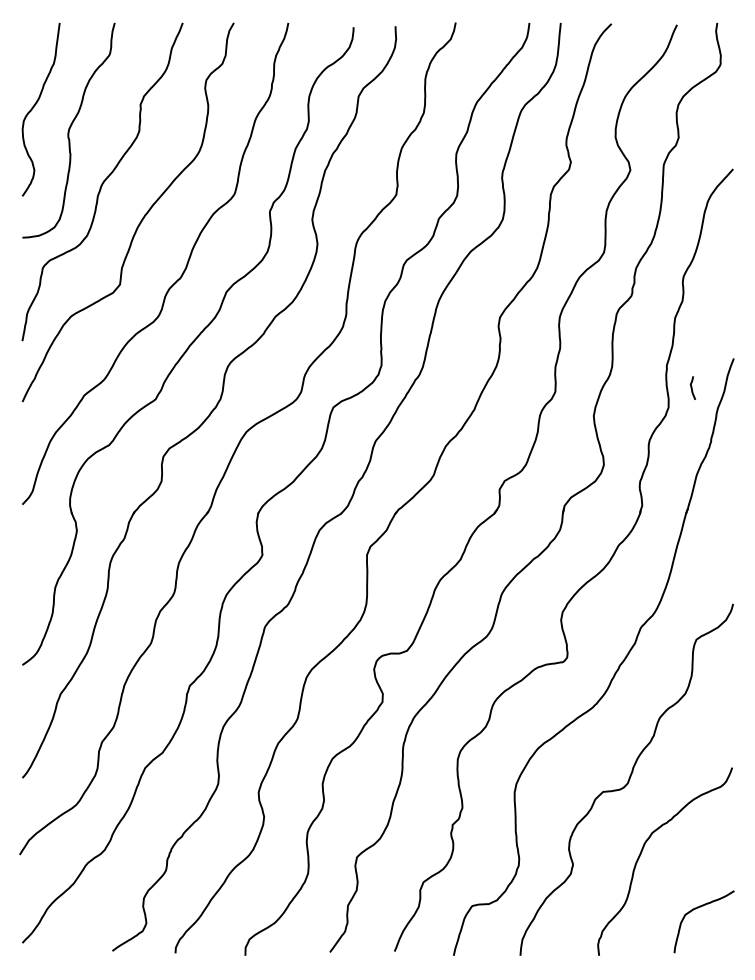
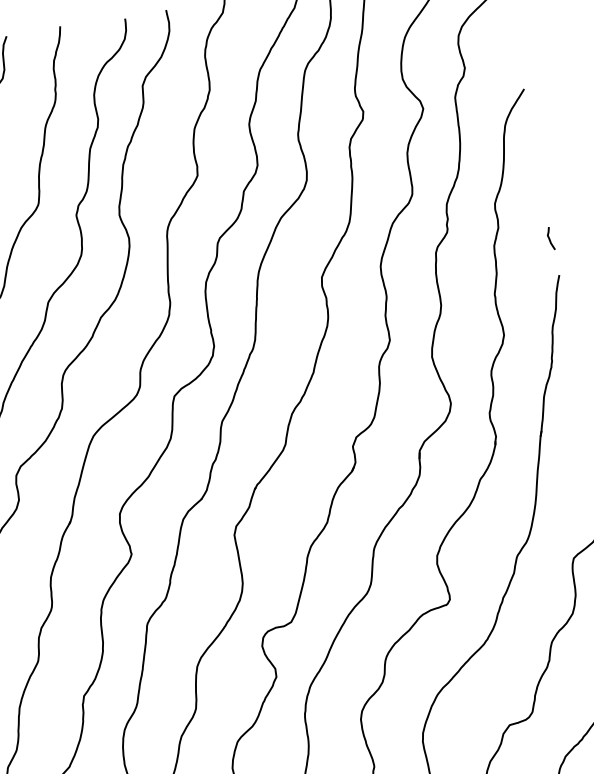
curve: (692, 387) -> (550, 238), moved

